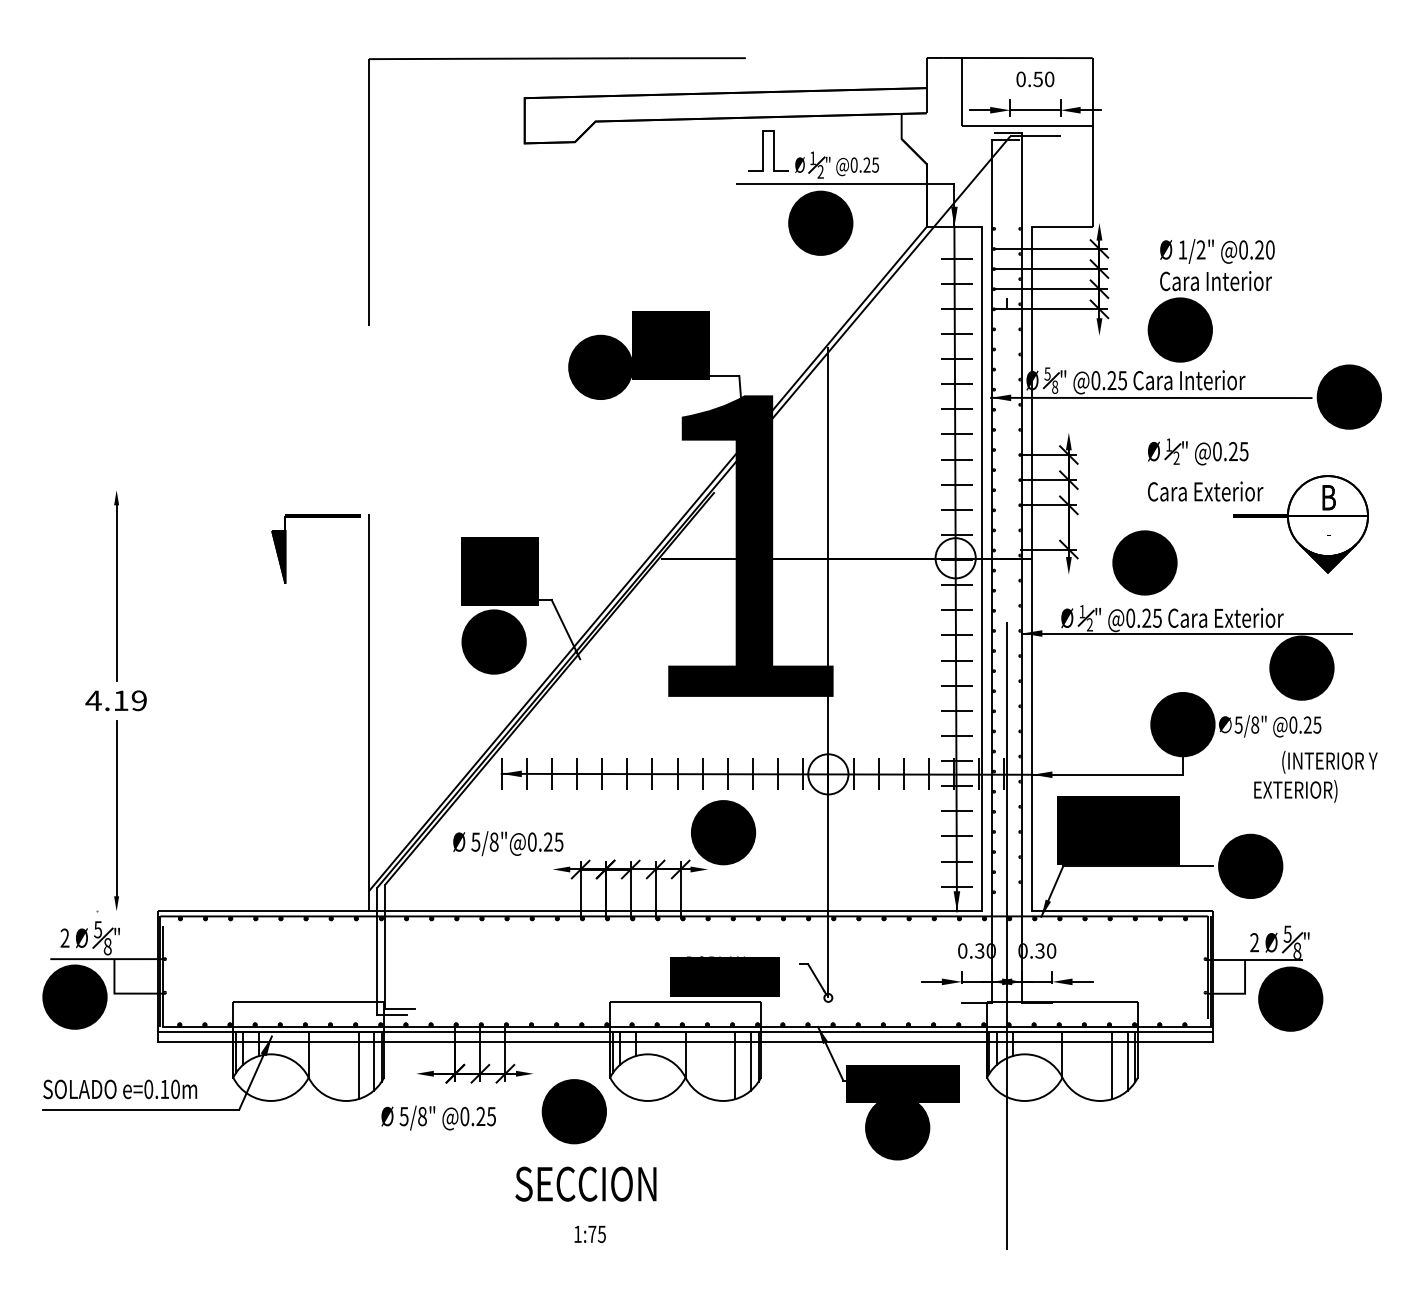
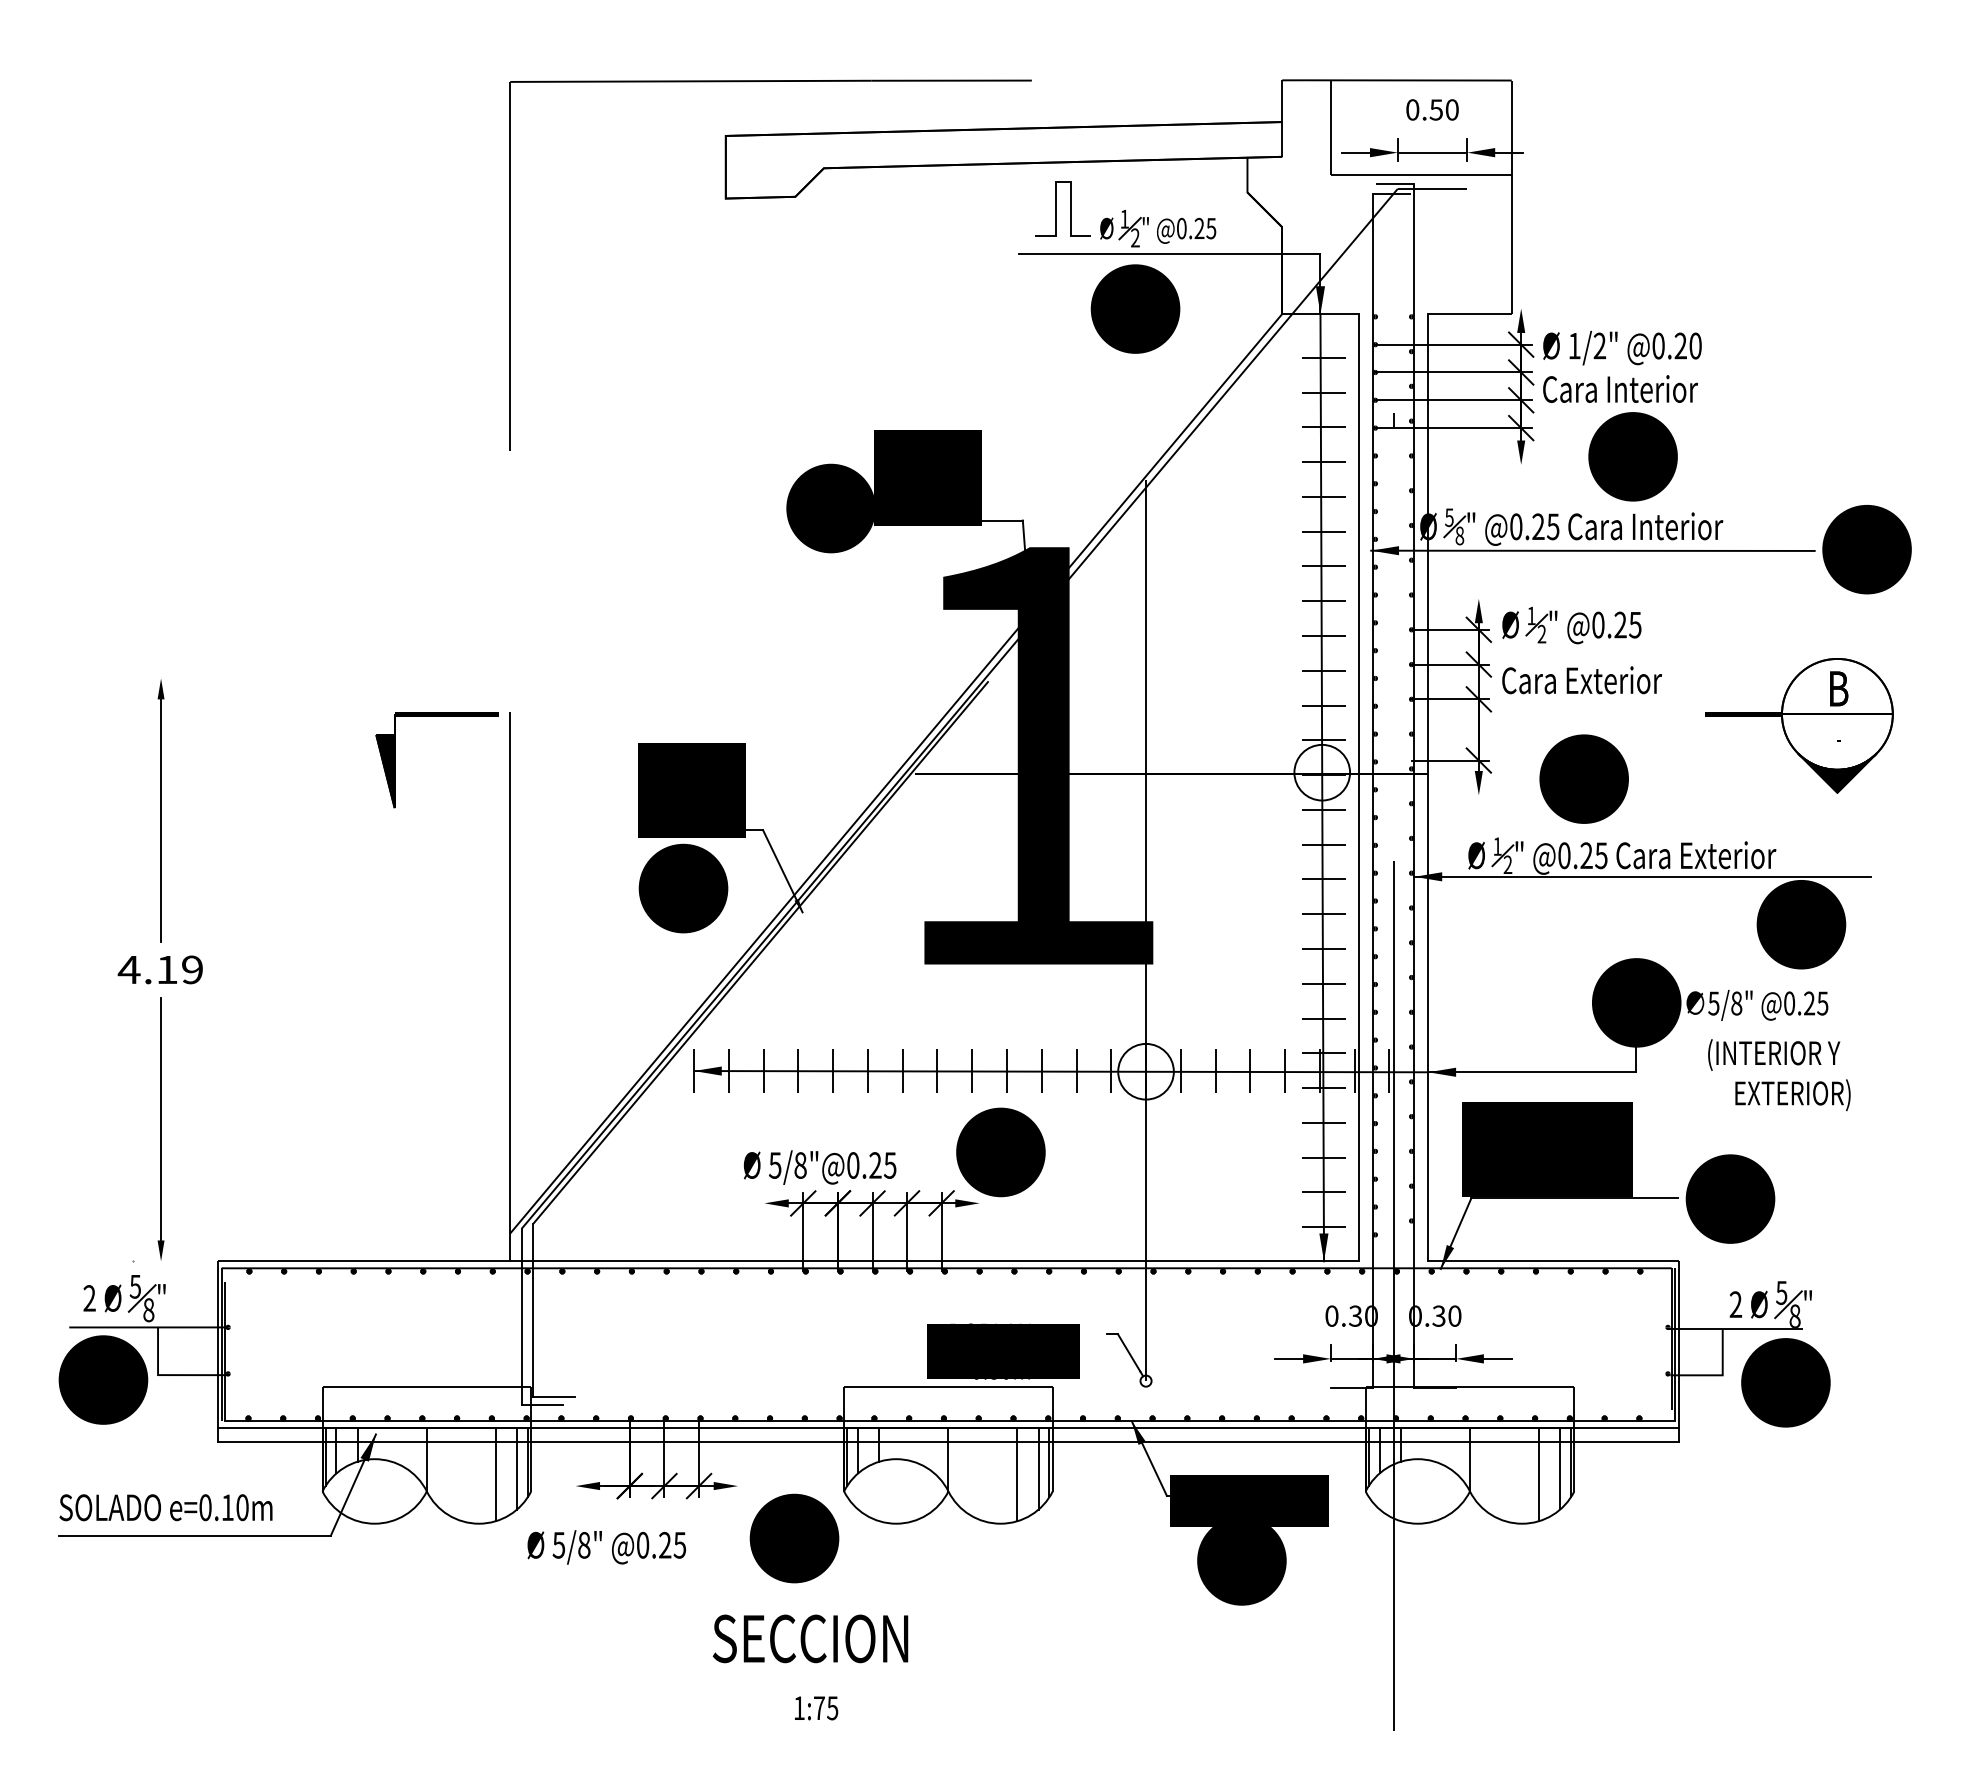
text: (1217, 264) -> (1622, 366), moved
part: (1203, 465) -> (1579, 644), moved
text: (1330, 761) -> (1774, 1054), moved
text: (507, 843) -> (819, 1167), moved

